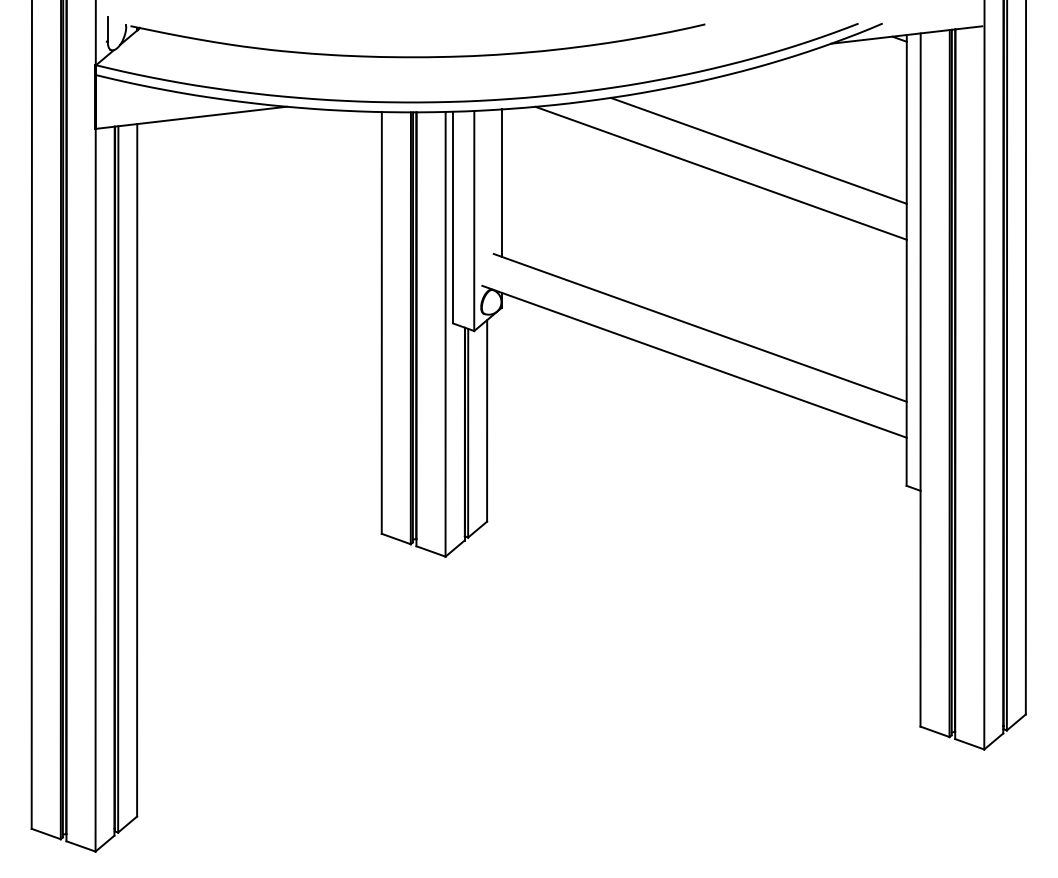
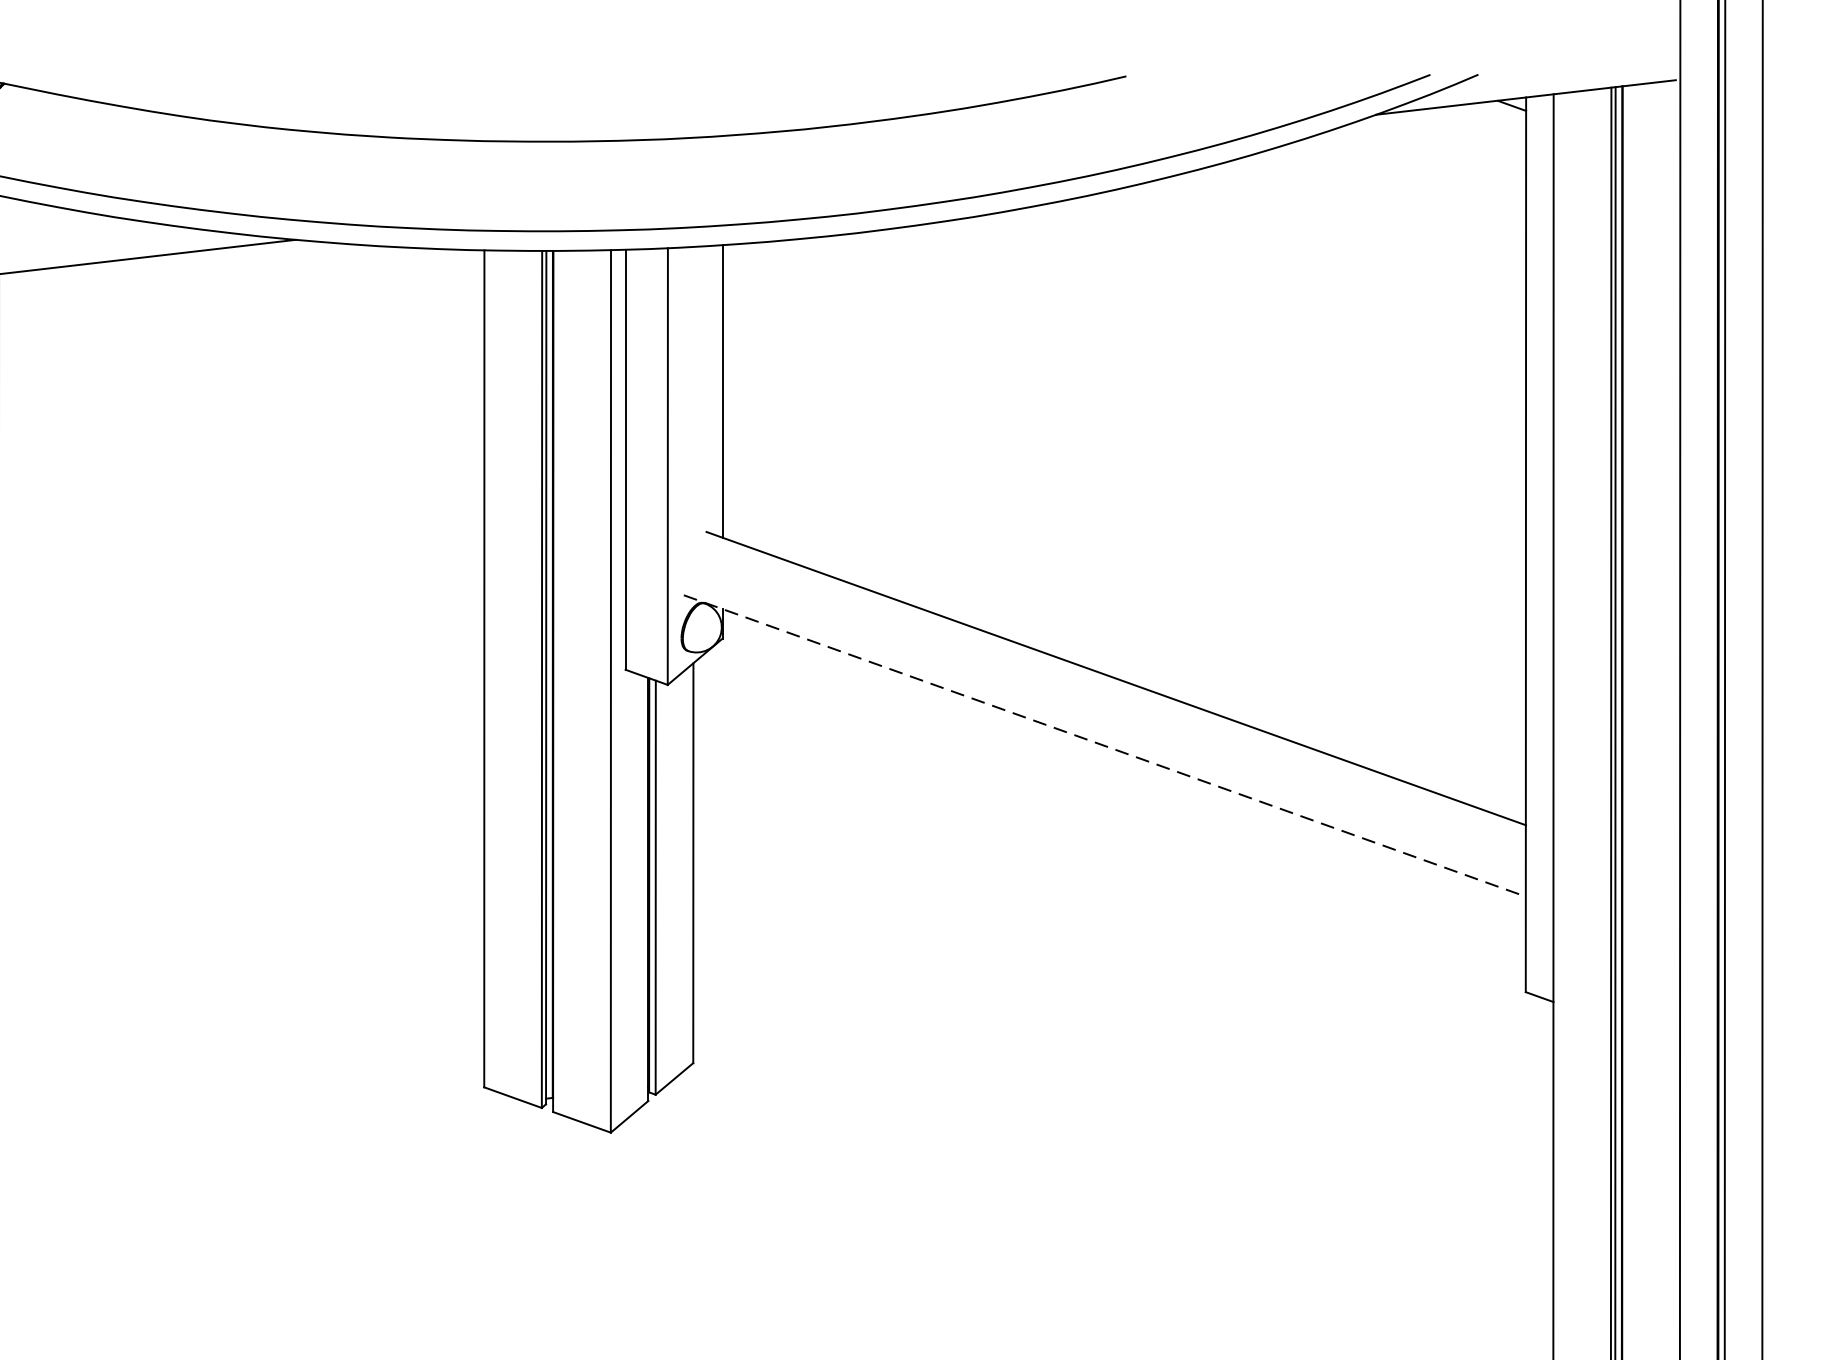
line: (758, 150) -> (1231, 326), removed
line: (720, 172) -> (1156, 370), removed
line: (694, 361) -> (1104, 745), solid -> dashed

